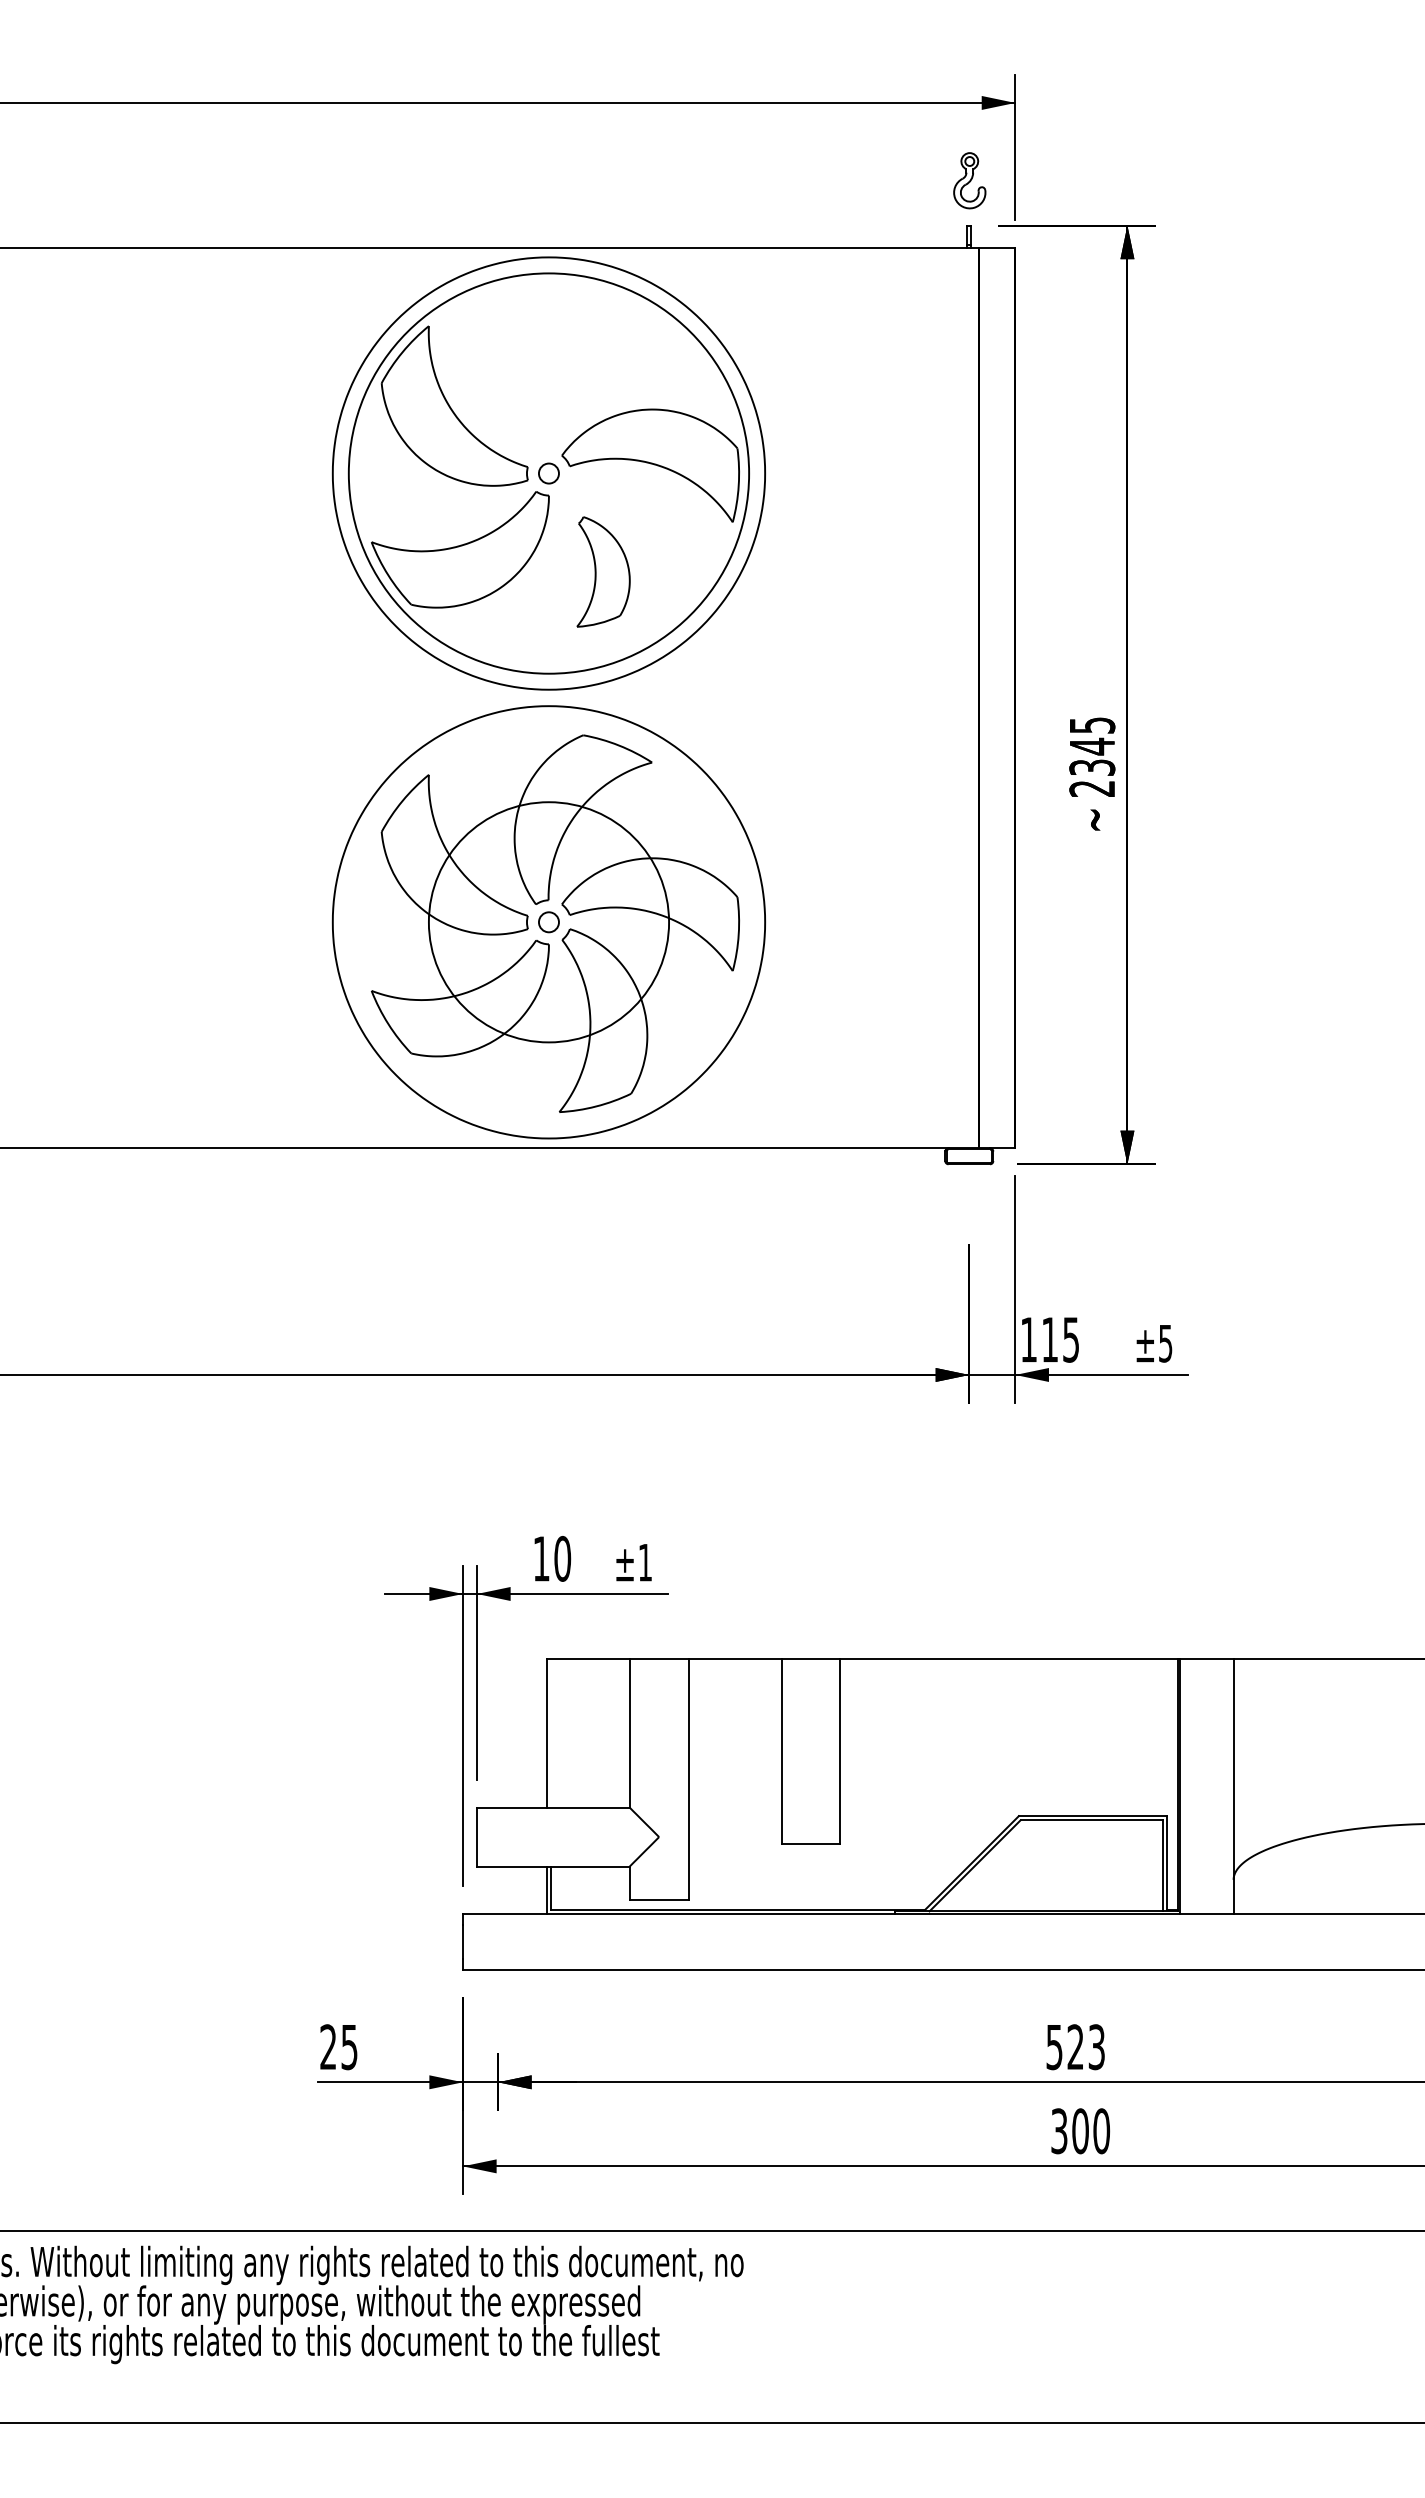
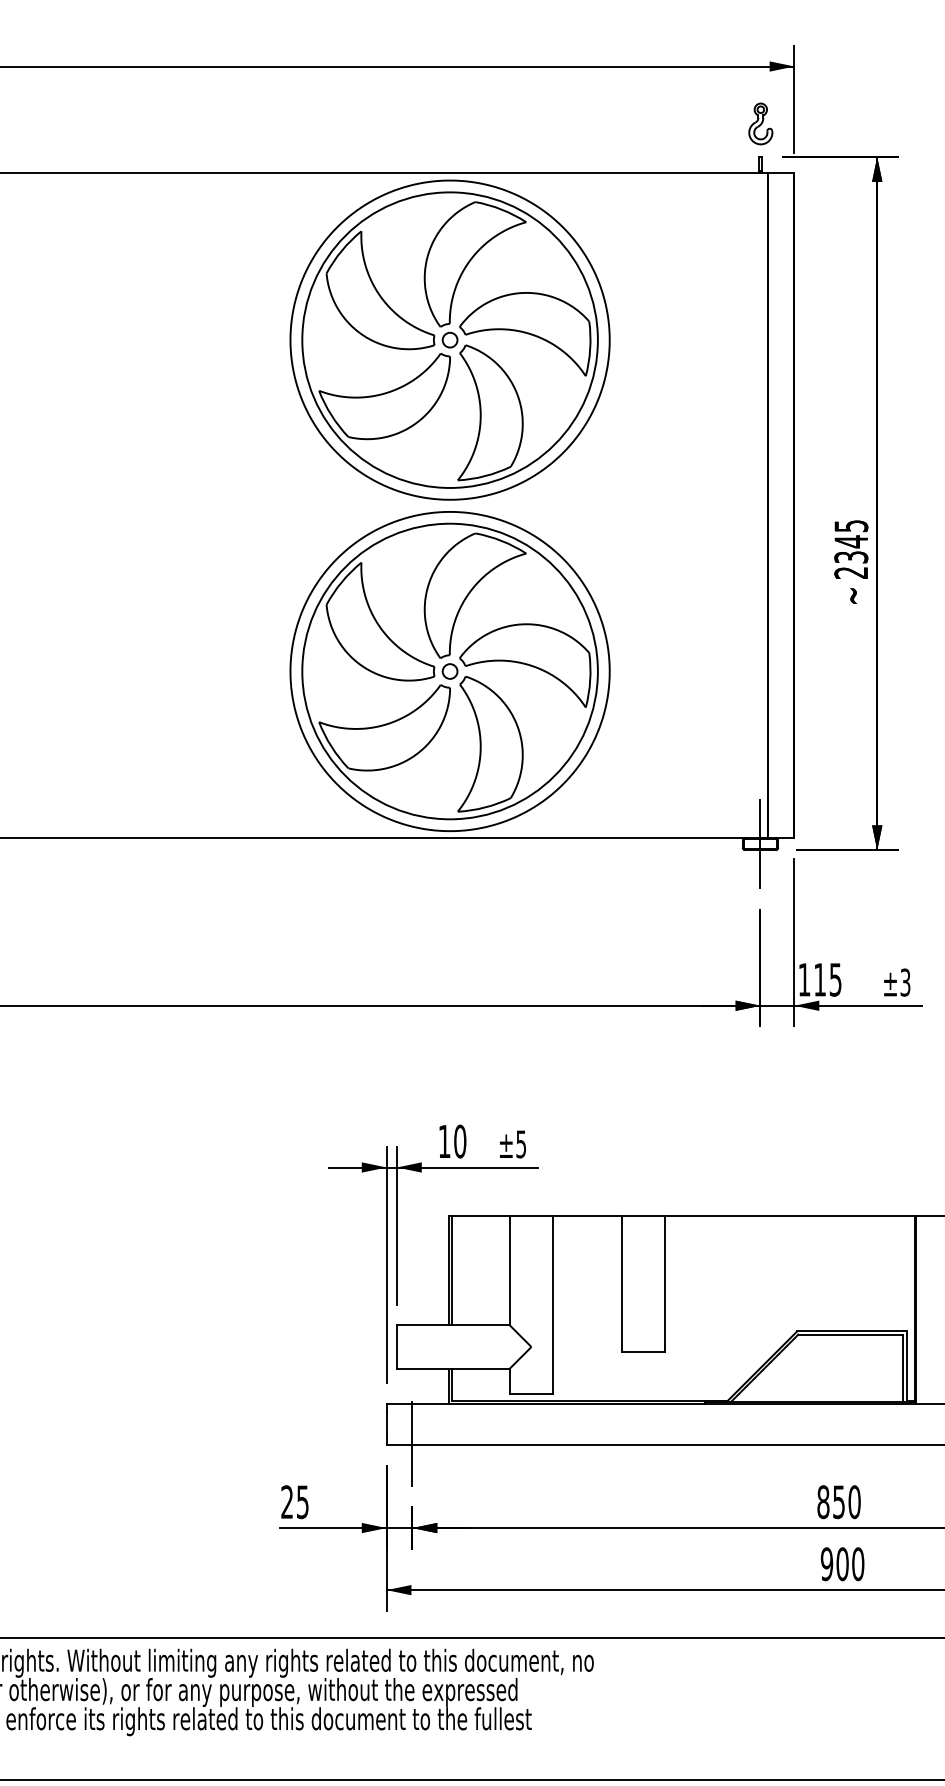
part: (577, 365) -> (471, 260), added
part: (603, 571) -> (490, 412), size x1.67
circle: (548, 922) -> (449, 671), size x1.67
line: (969, 1156) -> (760, 844), added
text: (1165, 1342) -> (905, 981), ±5 -> ±3
text: (644, 1562) -> (520, 1144), ±1 -> ±5
line: (551, 1733) -> (451, 1270), added
line: (498, 1967) -> (412, 1443), added
text: (1075, 2047) -> (838, 1502), 523 -> 850
text: (1059, 2131) -> (827, 1564), 300 -> 900

